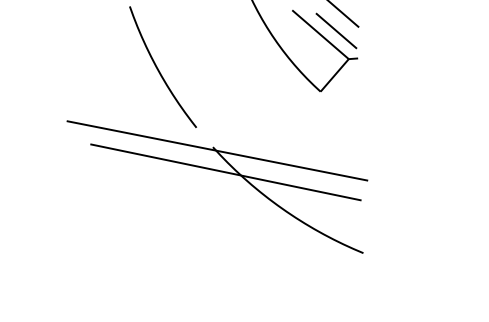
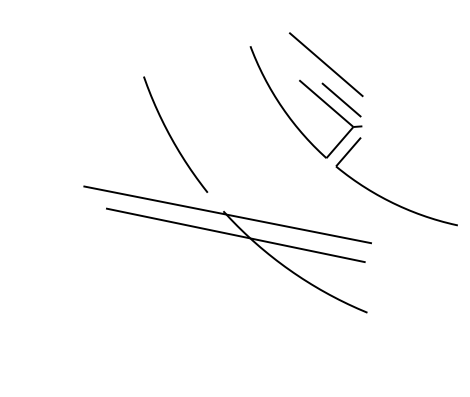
part: (385, 134) -> (388, 199), added

